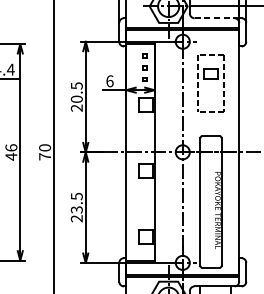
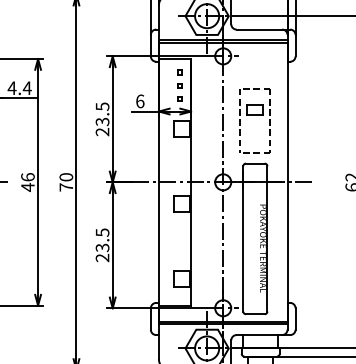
line: (214, 18) -> (259, 29), dashed -> solid
part: (210, 83) -> (254, 120), moved
text: (76, 98) -> (102, 121), 20.5 -> 23.5

